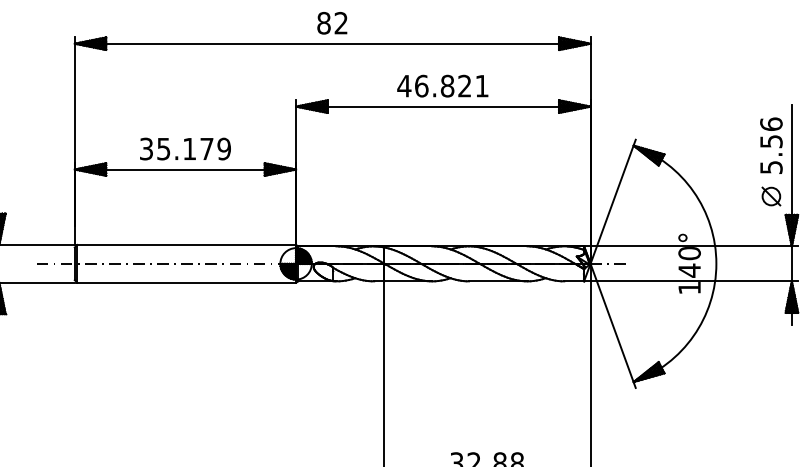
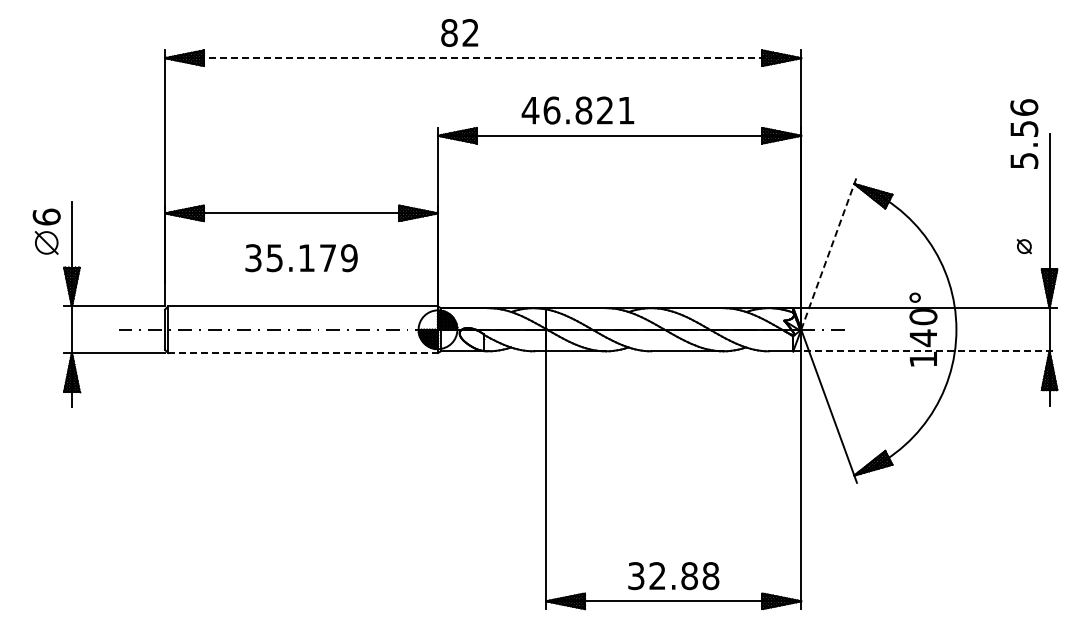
text: (332, 22) -> (459, 32), moved
line: (332, 43) -> (483, 58), solid -> dashed
text: (442, 86) -> (577, 110), moved
text: (771, 145) -> (1024, 133), moved
text: (185, 149) -> (301, 258), moved
part: (771, 196) -> (1024, 246), size x0.6
line: (613, 201) -> (829, 252), solid -> dashed
line: (691, 281) -> (925, 351), solid -> dashed
line: (187, 283) -> (303, 353), solid -> dashed

